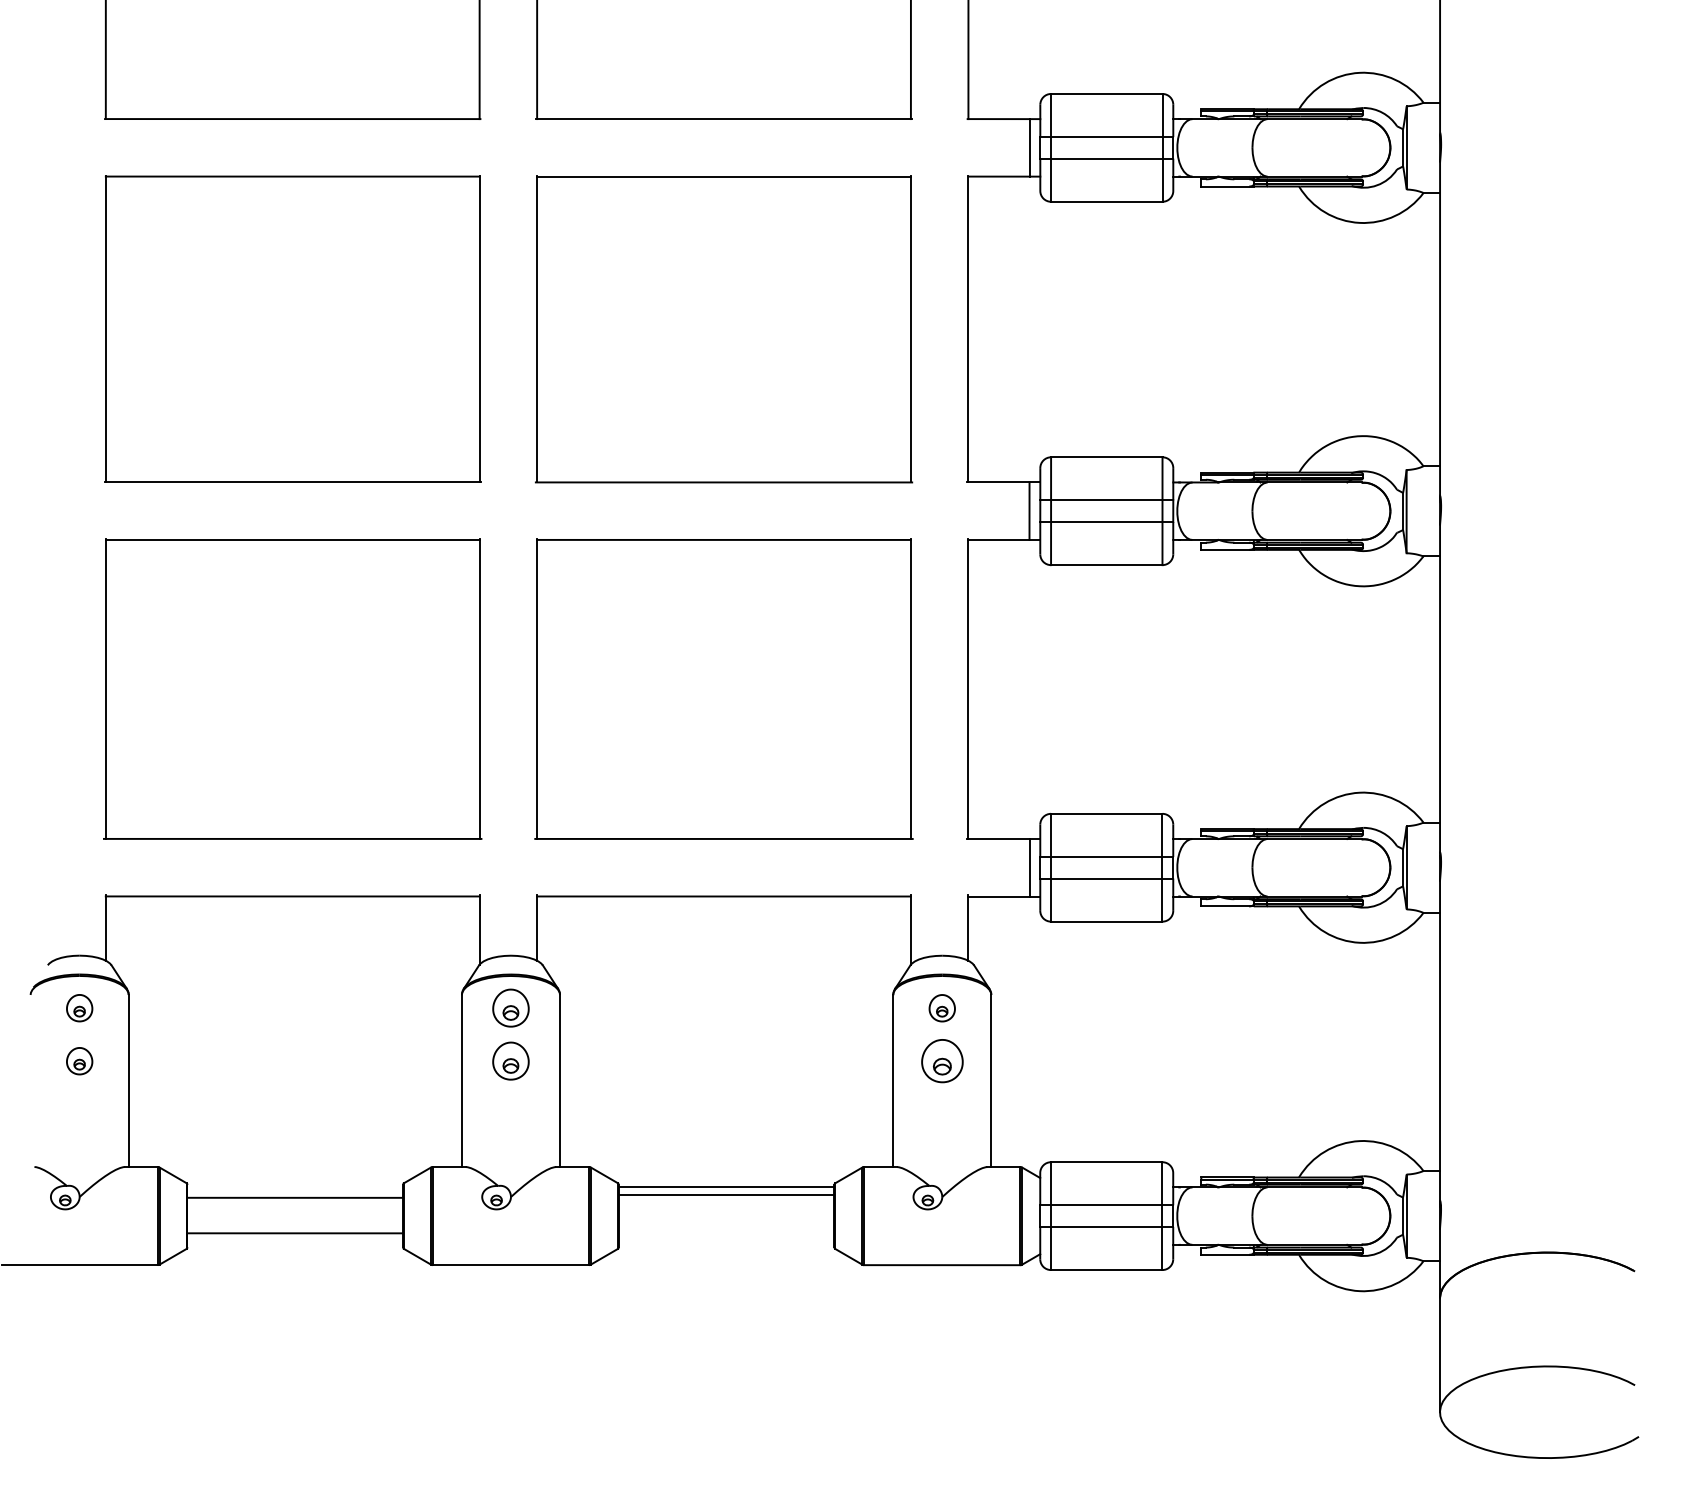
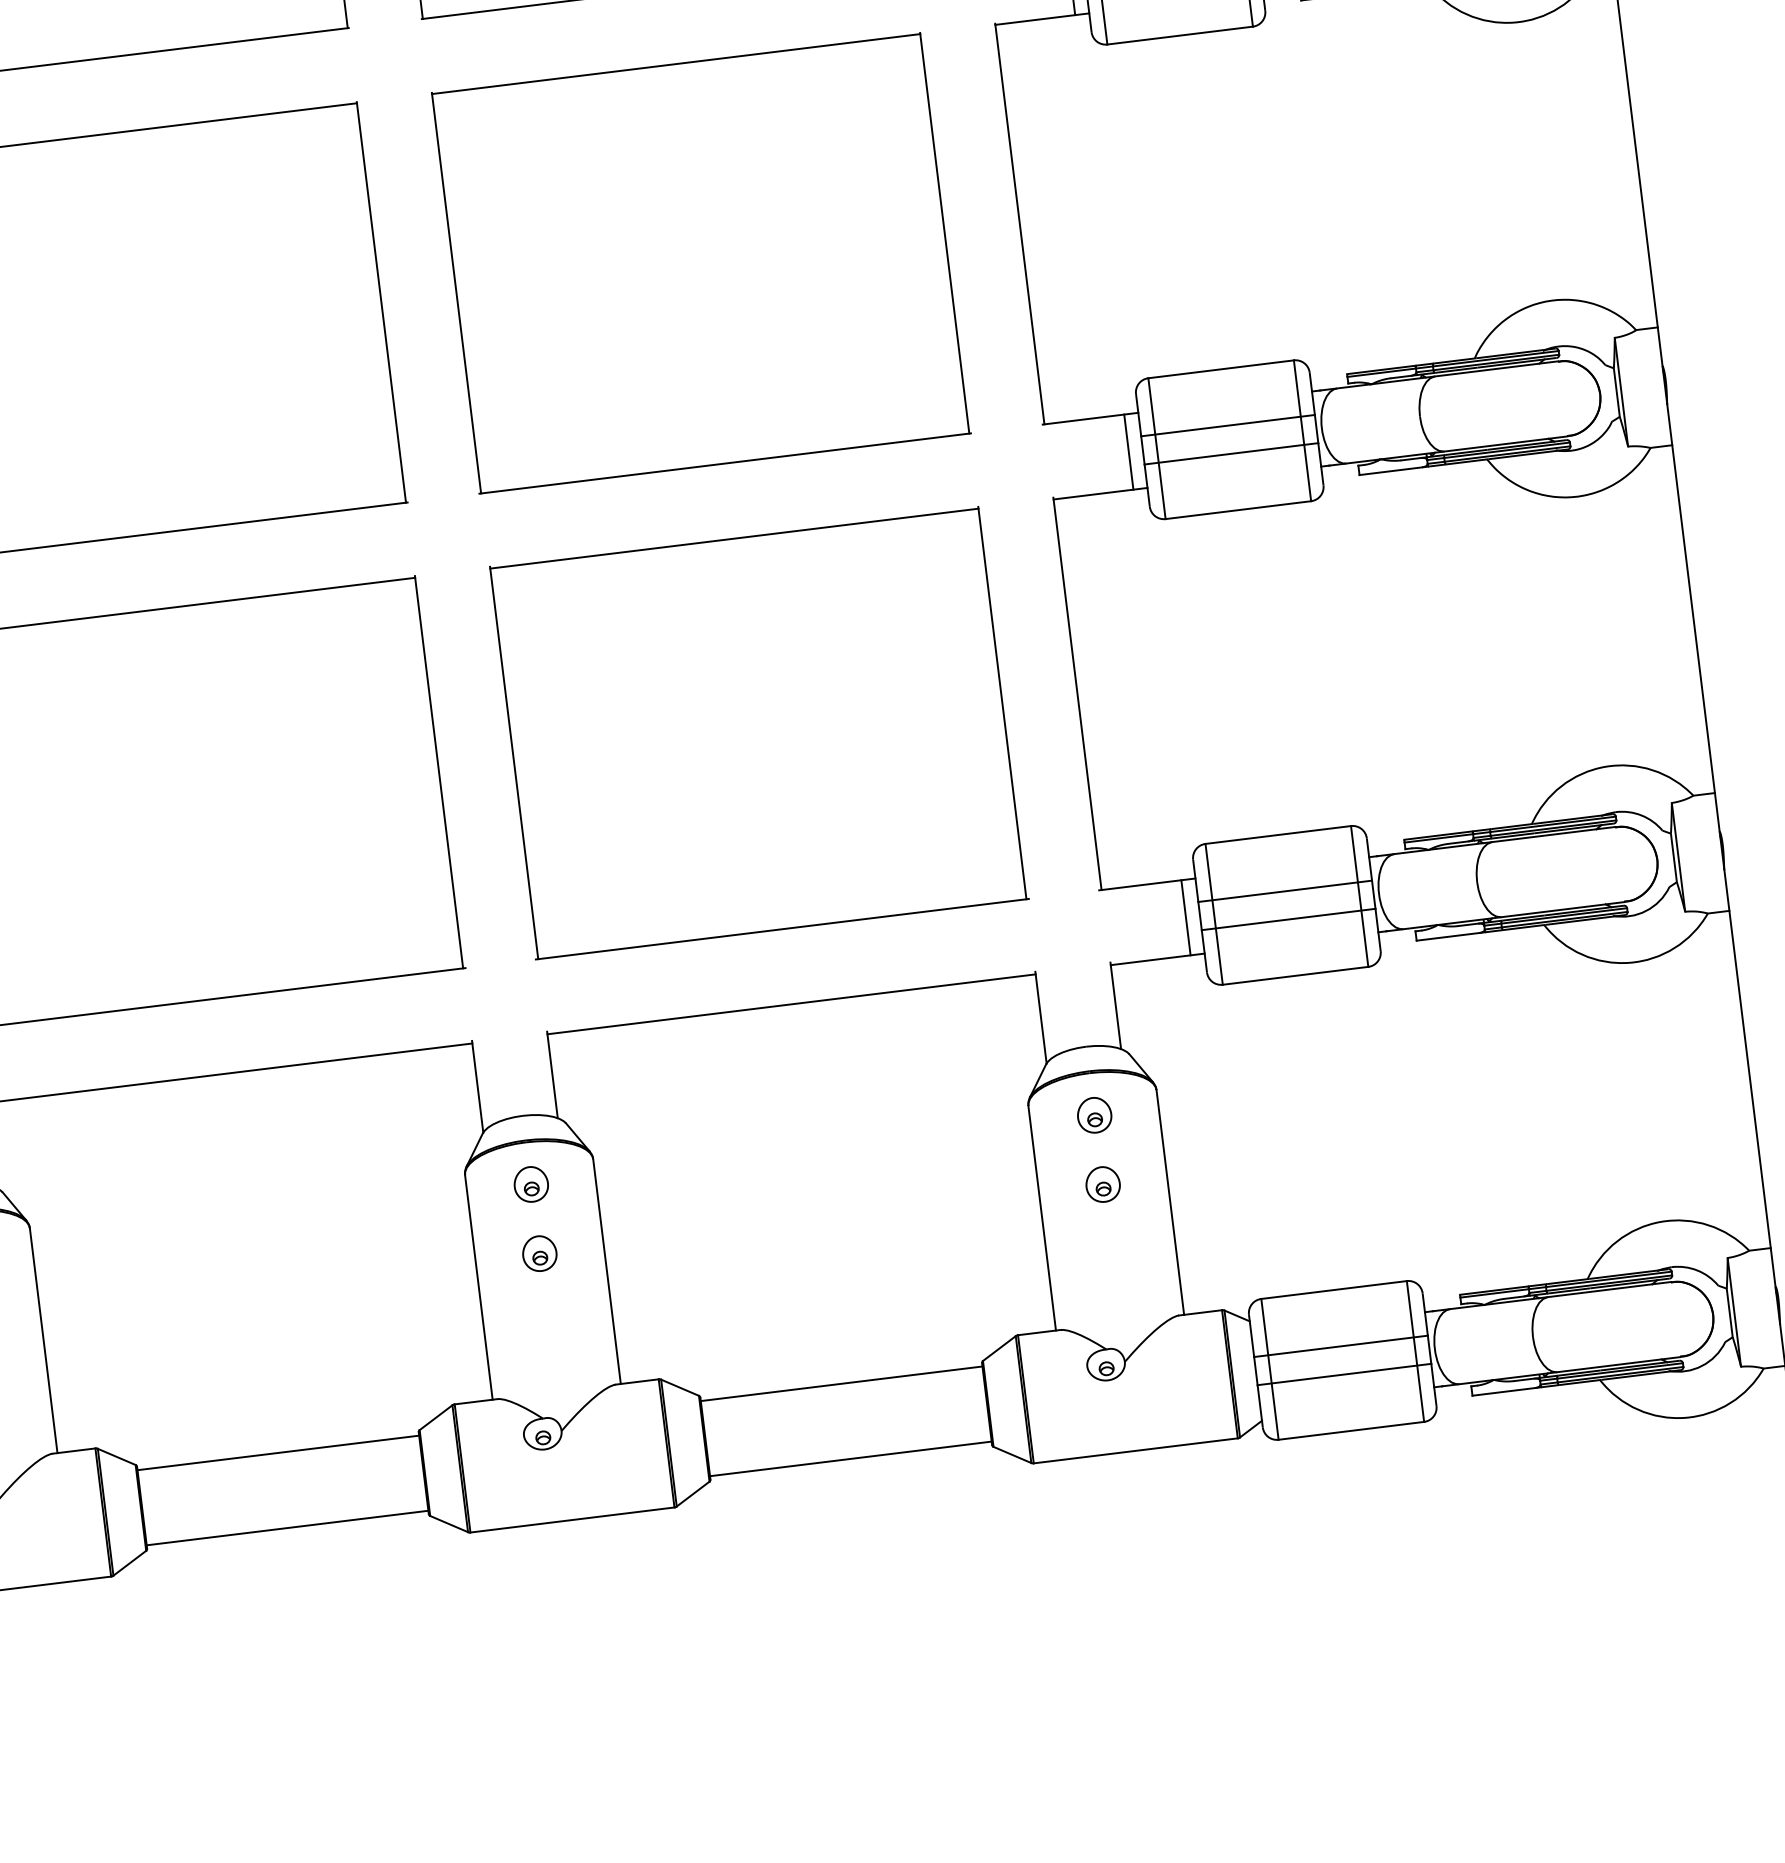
part: (510, 1008) -> (530, 1184), size x0.71
part: (510, 1061) -> (539, 1254), size x0.71
part: (941, 1061) -> (1102, 1184), size x0.62
line: (726, 1194) -> (850, 1458), moved
line: (295, 1197) -> (287, 1527), moved
line: (295, 1233) -> (278, 1453), moved

